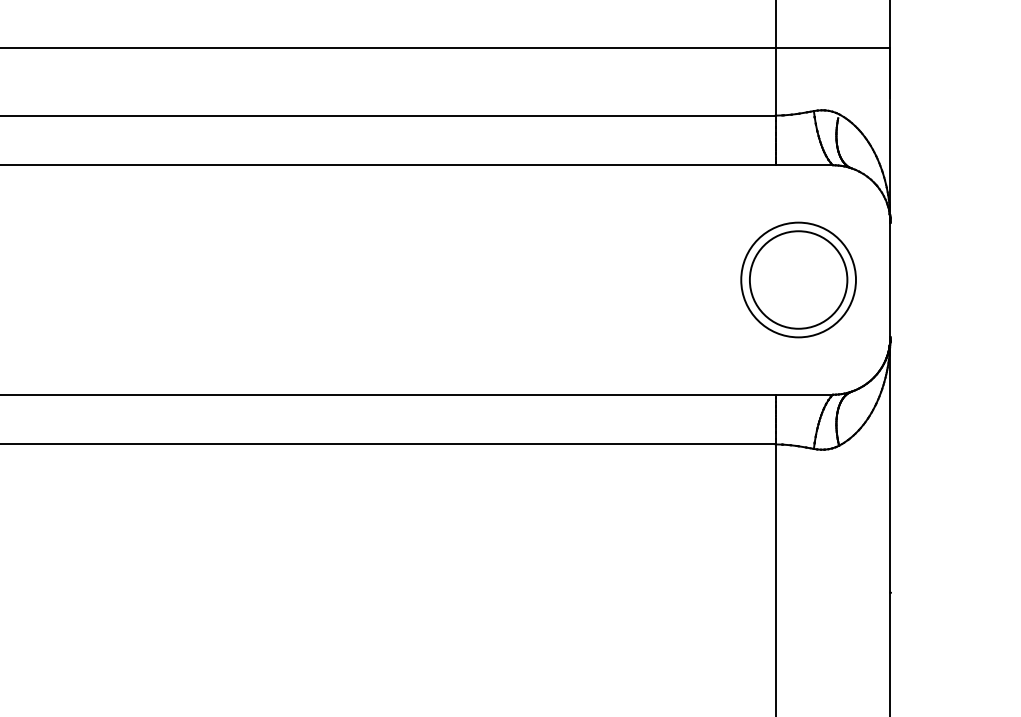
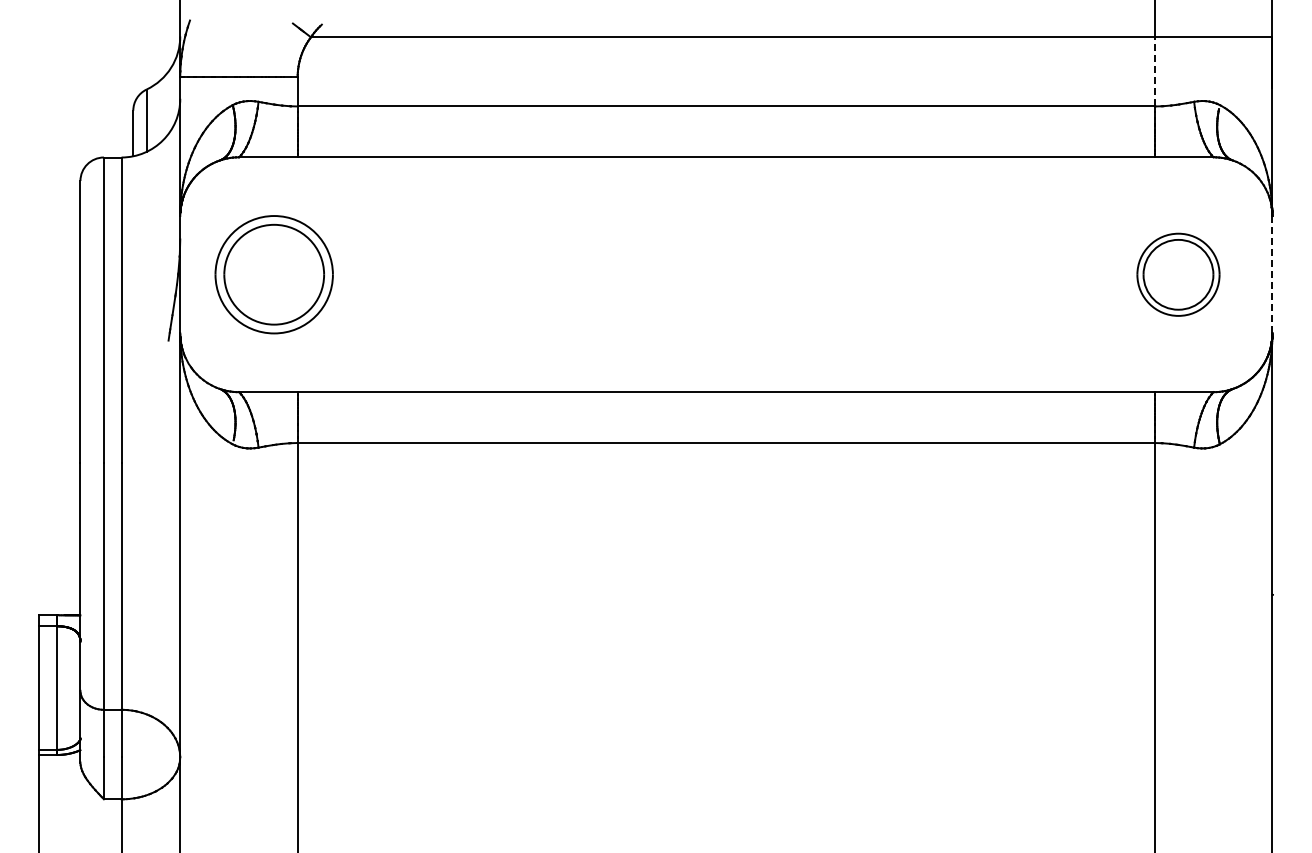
line: (775, 81) -> (1154, 71), solid -> dashed
part: (798, 279) -> (1178, 274), size x0.7
line: (890, 279) -> (1272, 274), solid -> dashed

